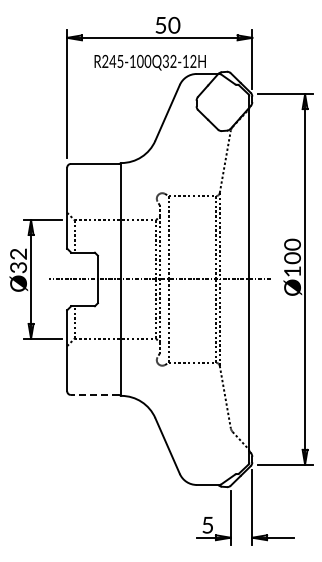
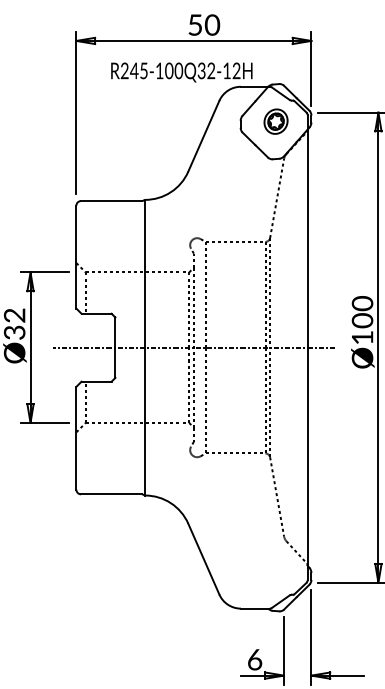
part: (224, 101) -> (276, 121), added
line: (94, 394) -> (111, 493), dashed -> solid
text: (207, 525) -> (254, 660), 5 -> 6

